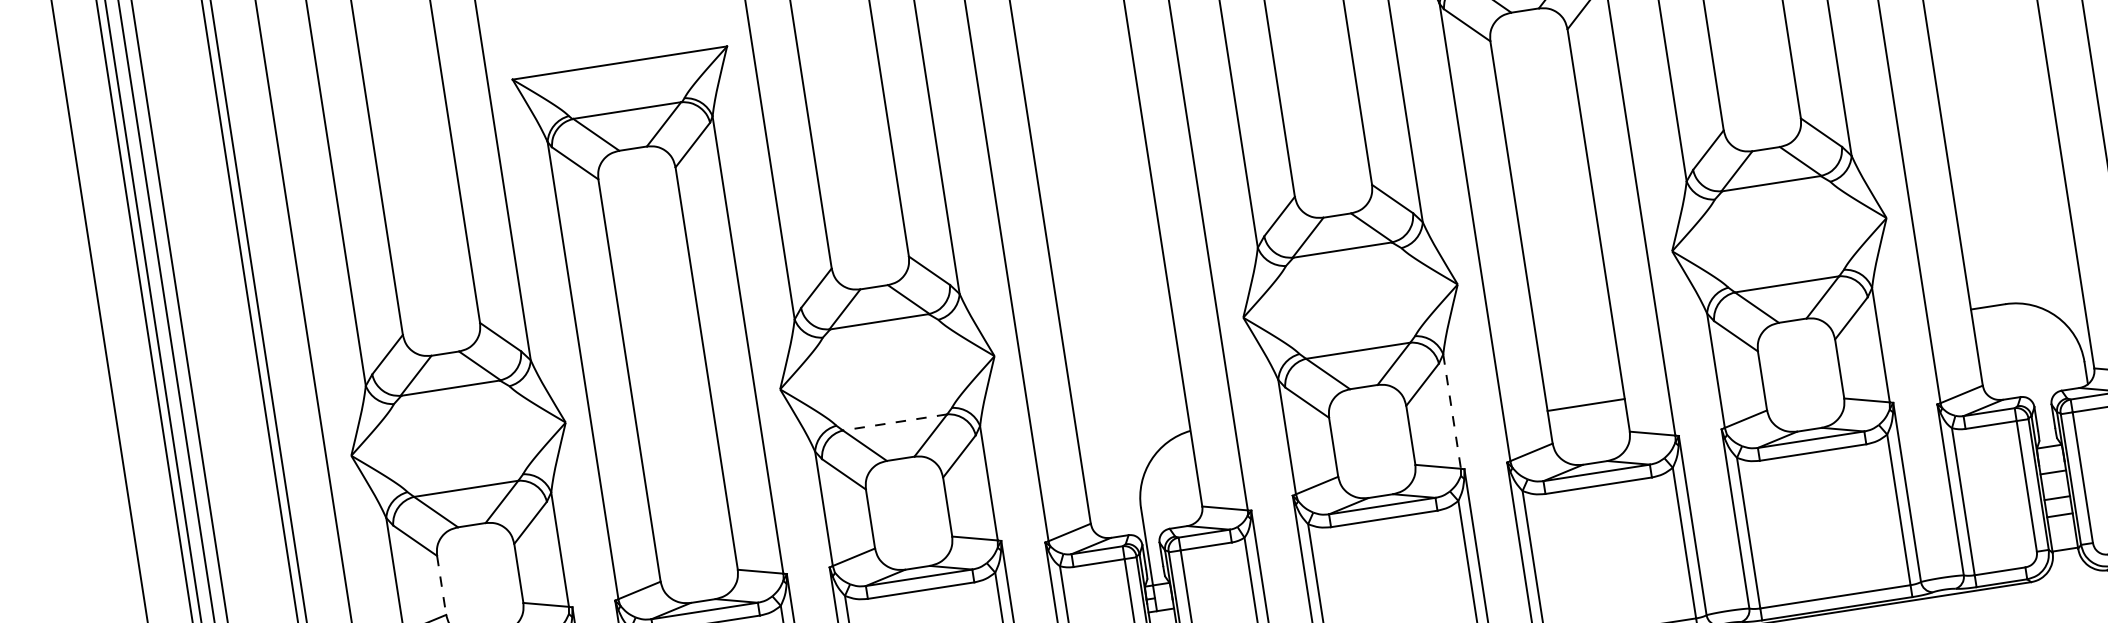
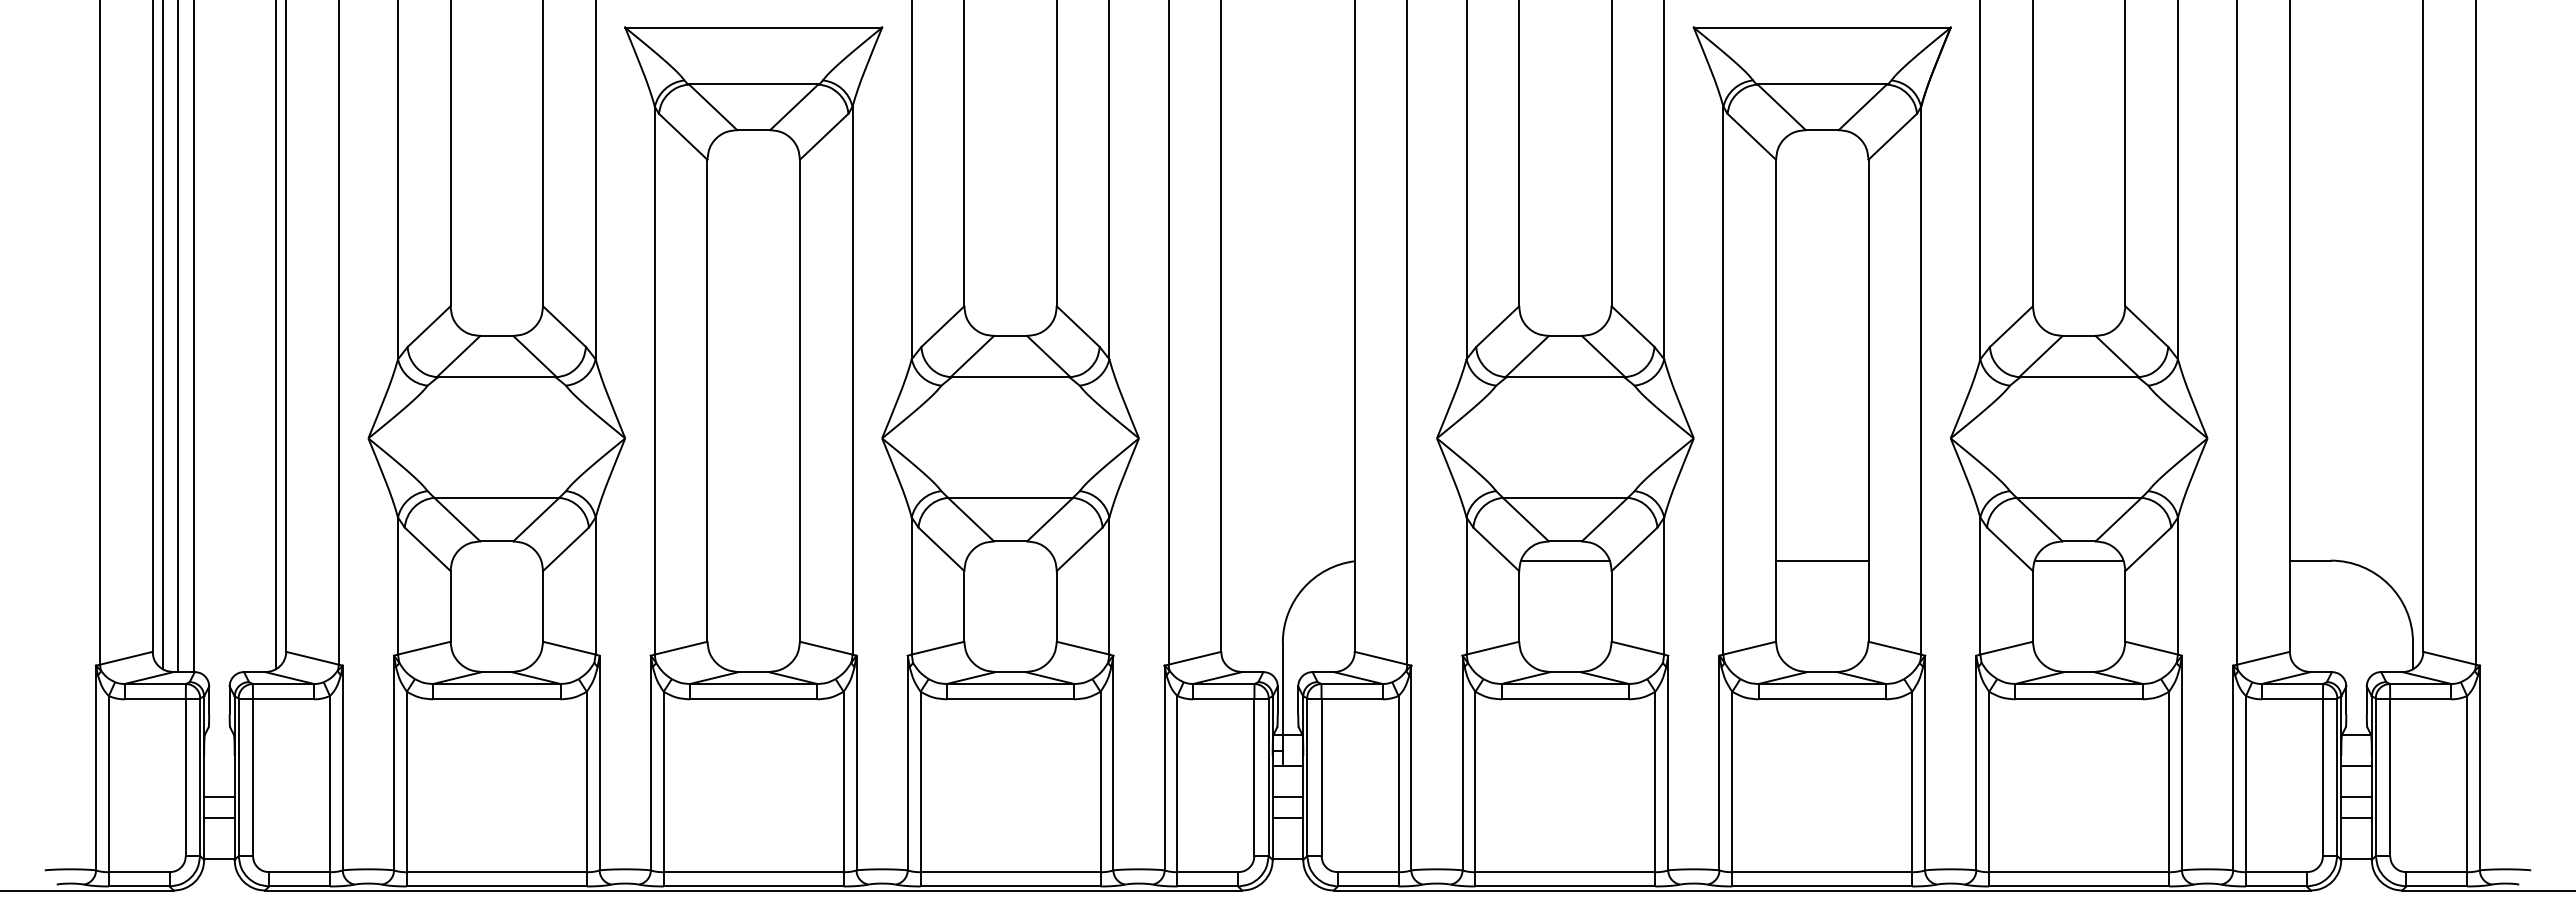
line: (1794, 336) -> (2078, 560), added
line: (1366, 402) -> (1565, 560), added
line: (1586, 404) -> (1822, 560), moved
line: (1452, 411) -> (1664, 586), dashed -> solid
line: (894, 422) -> (1010, 497), dashed -> solid
line: (441, 585) -> (450, 606), dashed -> solid

